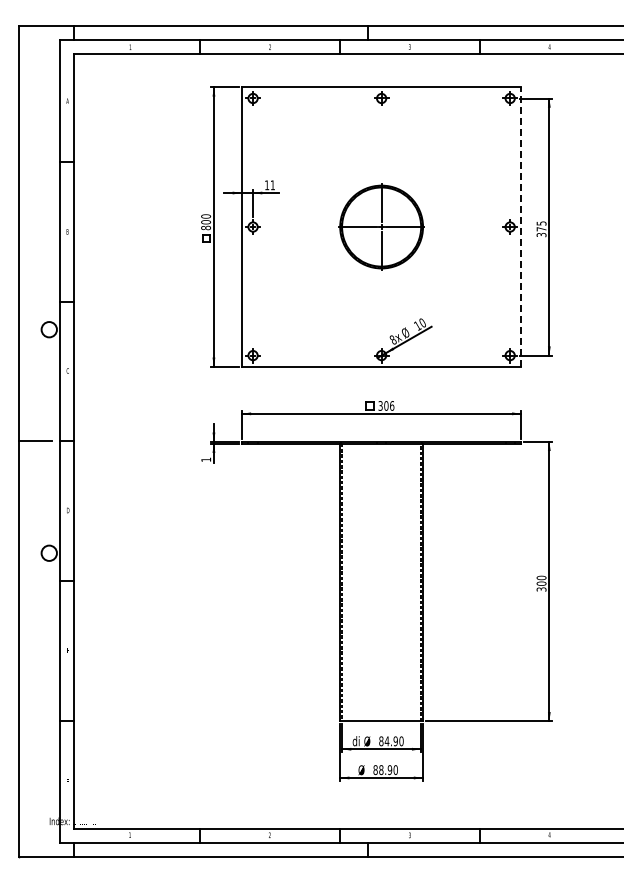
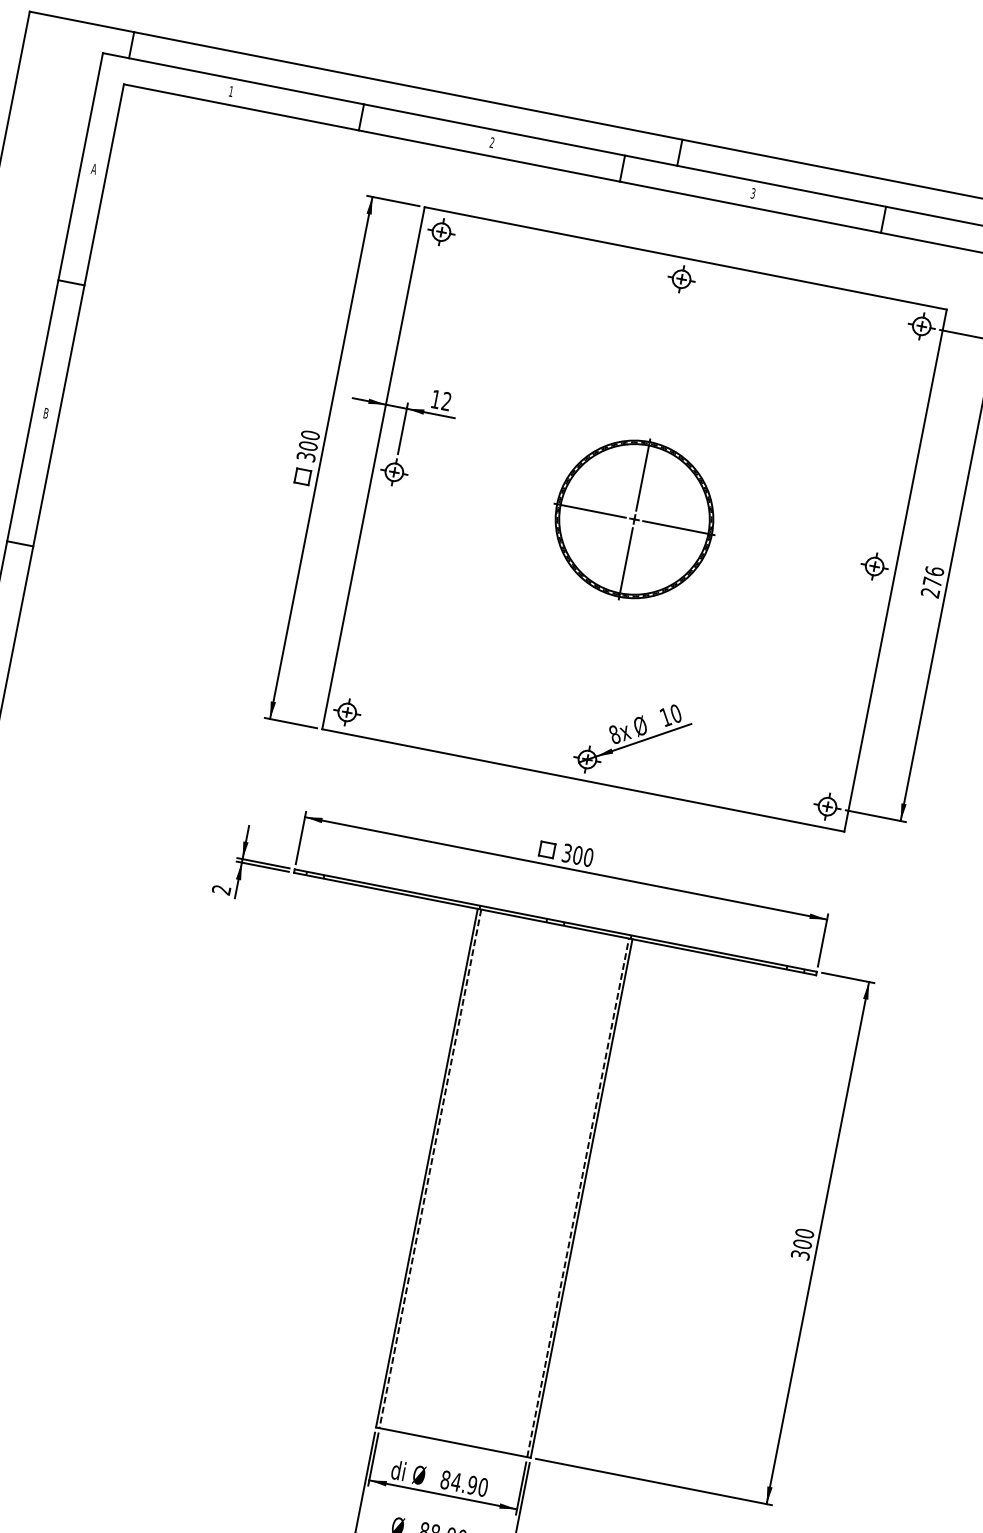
text: (272, 184) -> (446, 399), 11 -> 12
text: (205, 227) -> (305, 455), 800 -> 300
line: (521, 227) -> (895, 571), dashed -> solid
text: (541, 229) -> (932, 582), 375 -> 276
text: (392, 405) -> (589, 856), 306 -> 300
text: (205, 459) -> (220, 889), 1 -> 2

